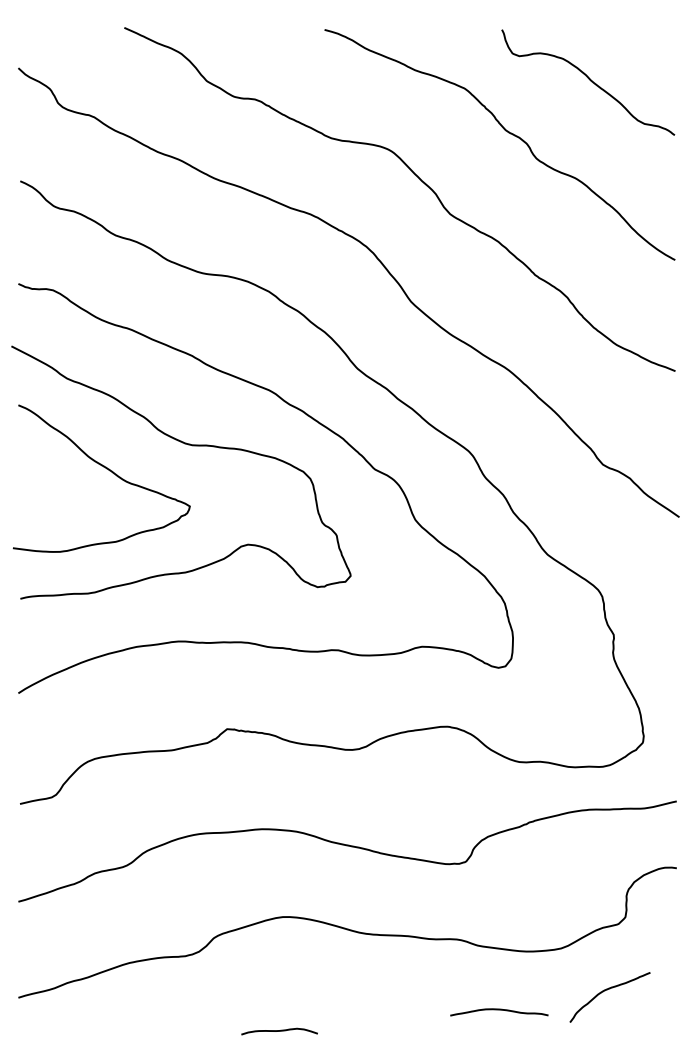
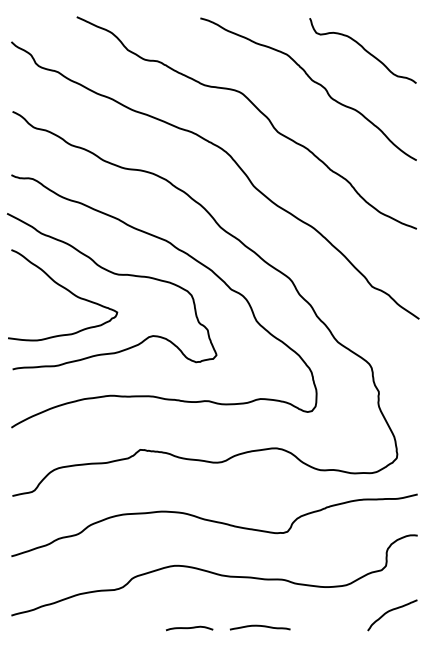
curve: (608, 991) -> (391, 611), moved
curve: (498, 1010) -> (259, 626), moved
curve: (279, 1031) -> (189, 628), moved

